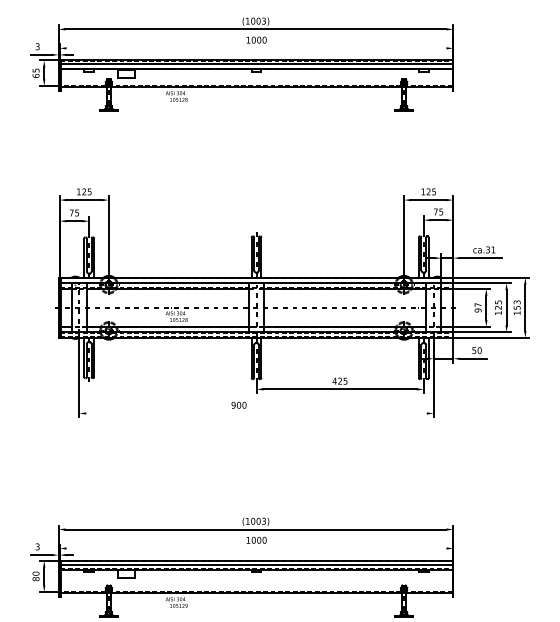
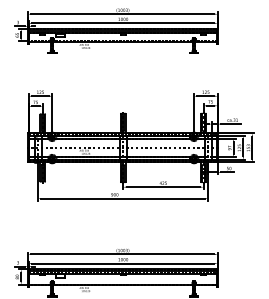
line: (255, 48) -> (122, 23), added
line: (257, 412) -> (123, 198), added
line: (255, 548) -> (122, 263), added

